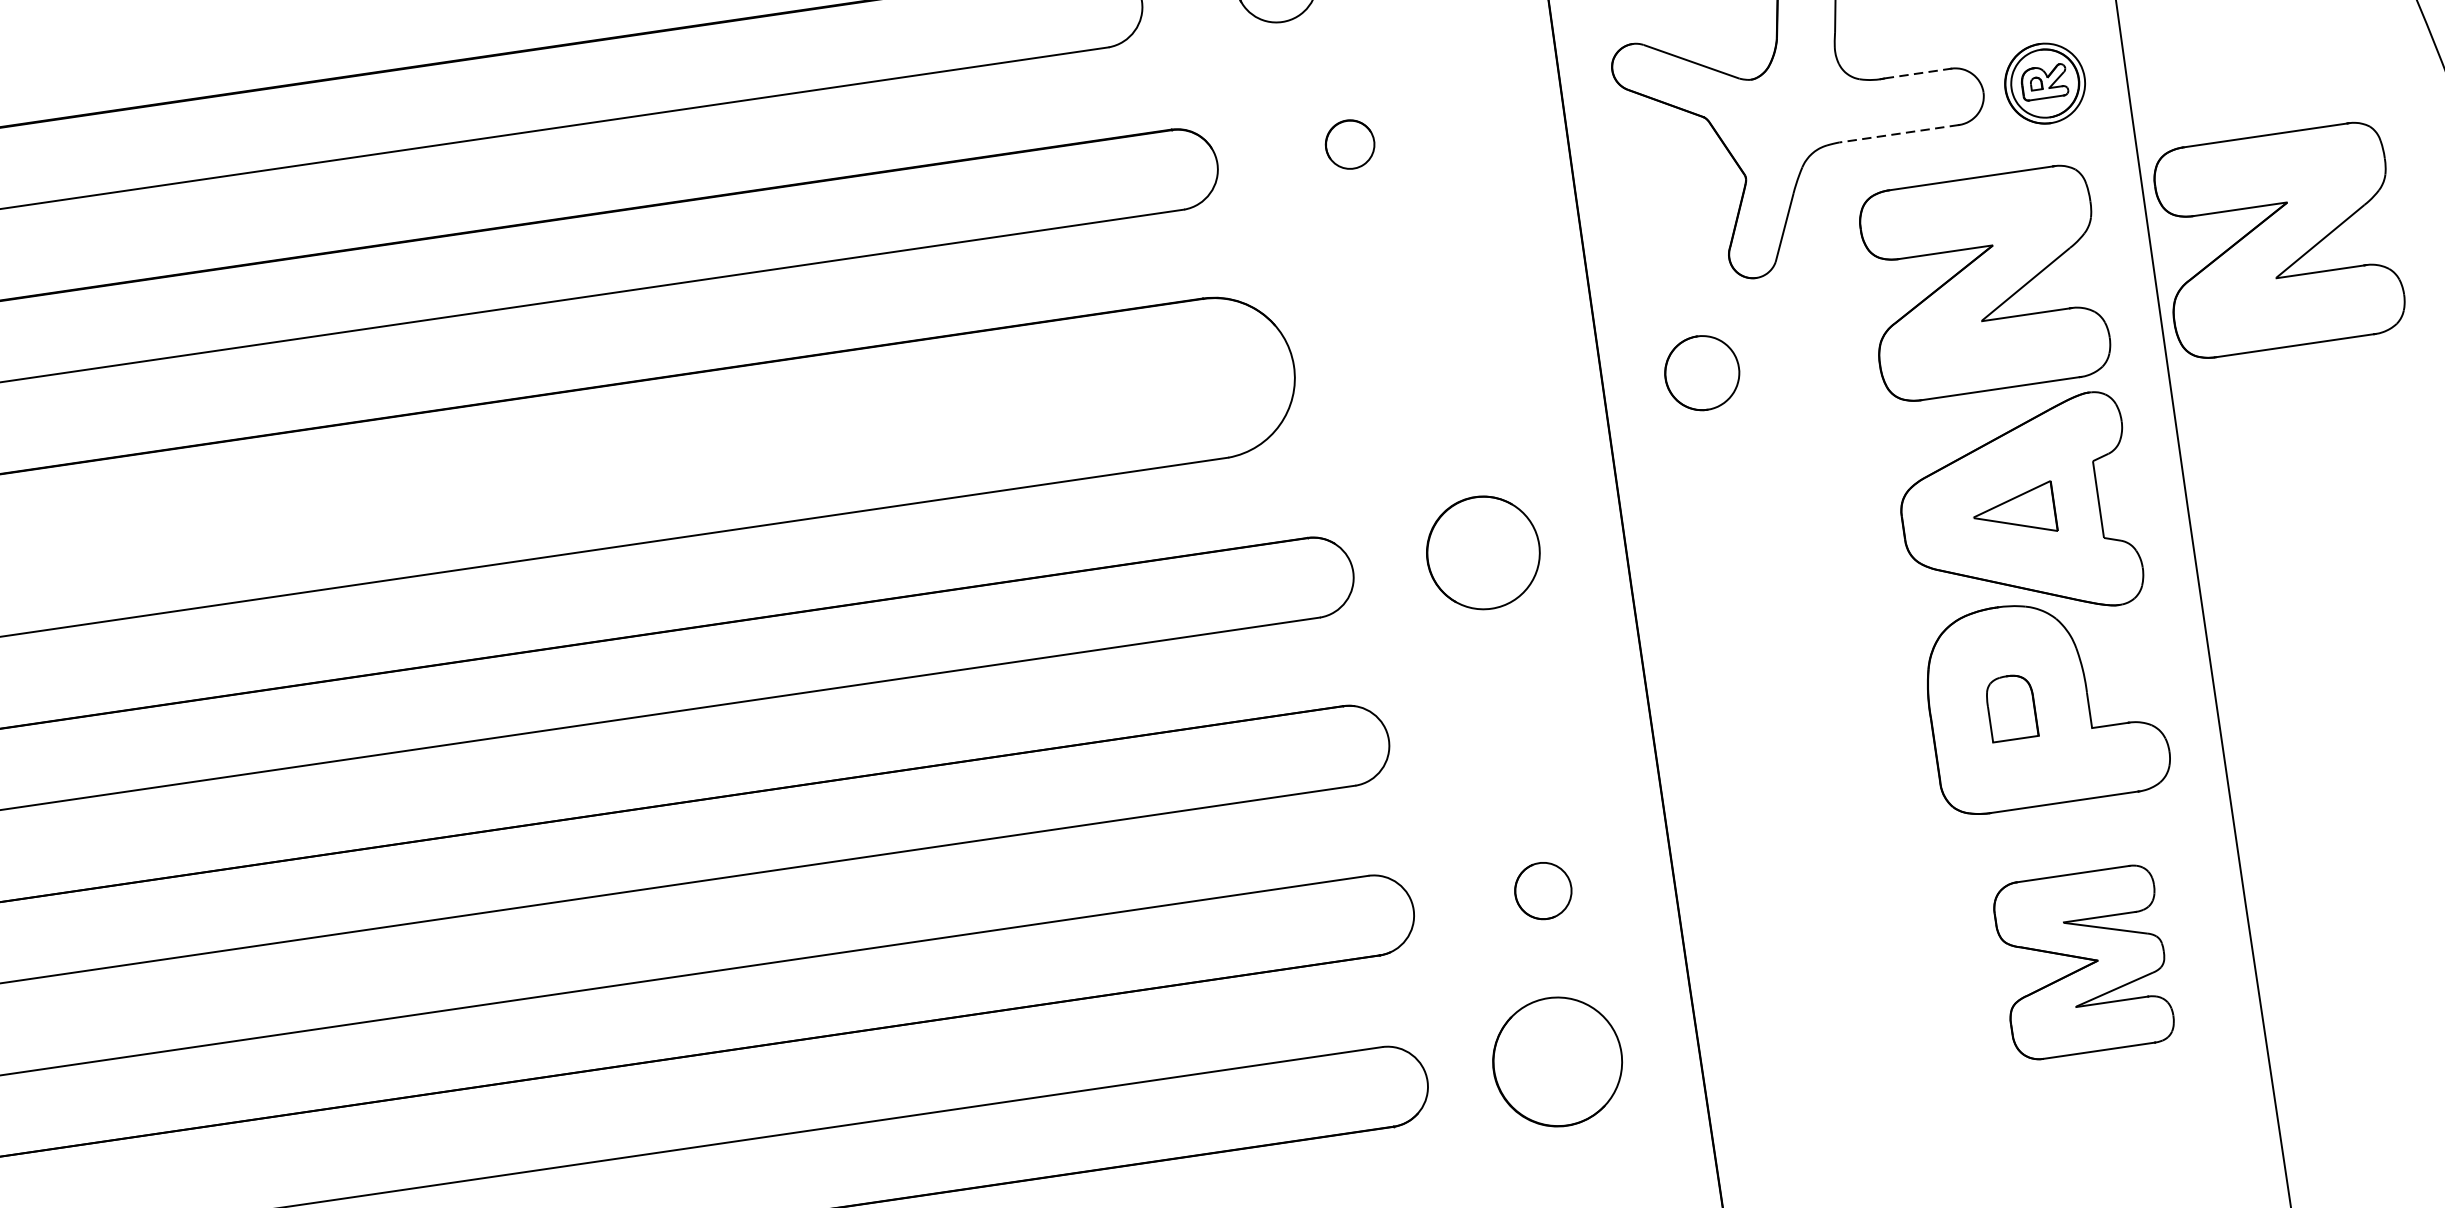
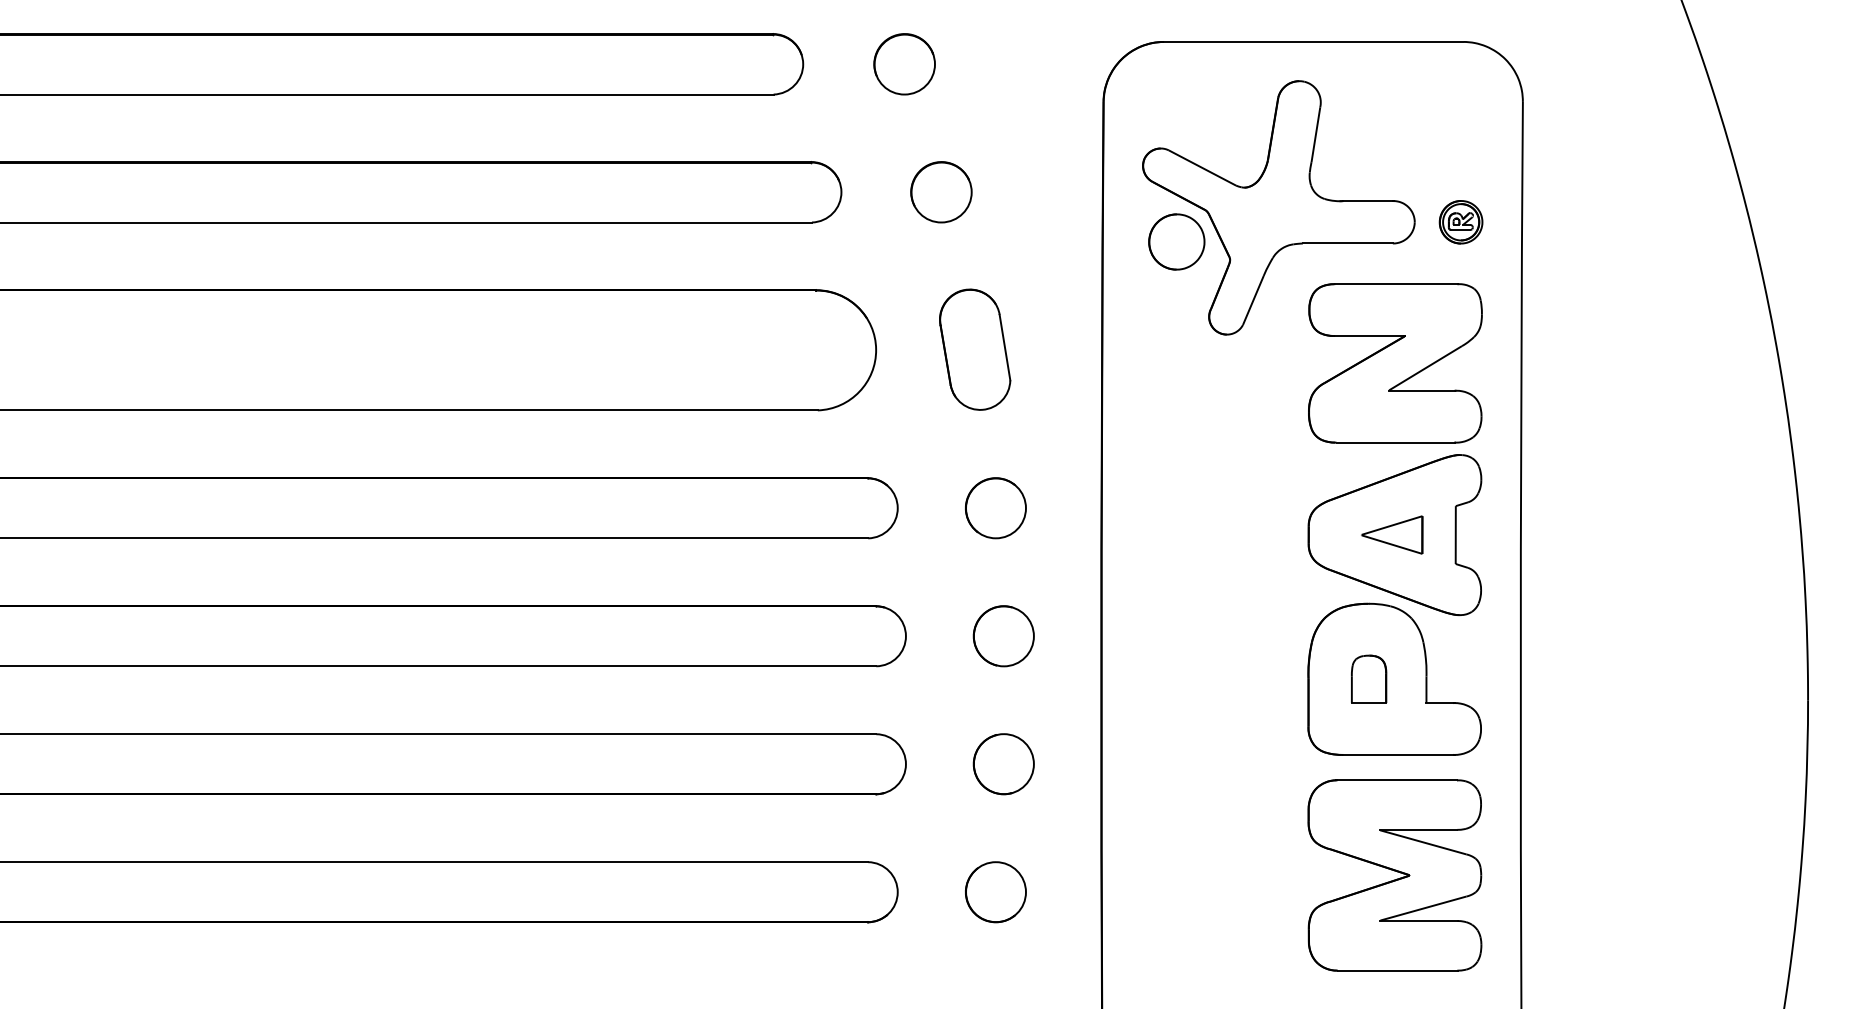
line: (1918, 74) -> (1368, 201), dashed -> solid
part: (2044, 84) -> (1460, 222), size x0.71
line: (1898, 133) -> (1347, 243), dashed -> solid
part: (1350, 144) -> (941, 192), size x1.67
part: (2279, 240) -> (1617, 363), removed
part: (1425, 346) -> (975, 349), added
part: (1701, 372) -> (1176, 241), moved
part: (1482, 553) -> (995, 508), size x0.71
part: (1518, 721) -> (1003, 636), added
part: (1543, 891) -> (1003, 764), size x1.43
part: (2083, 962) -> (1394, 875), size x1.43
part: (1557, 1062) -> (995, 892), size x0.62

